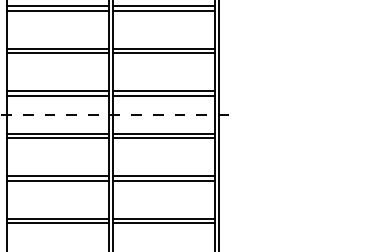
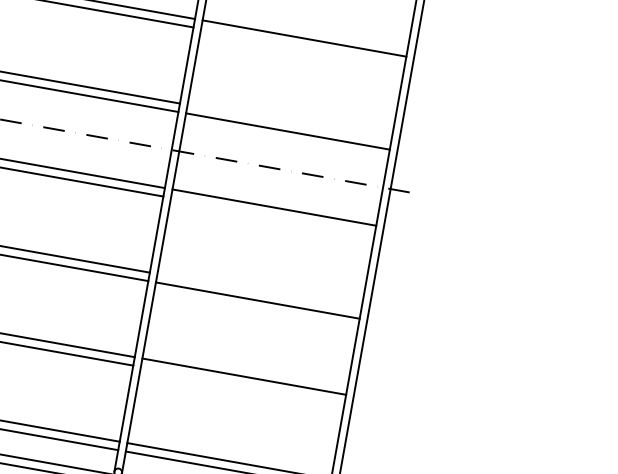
line: (164, 53) -> (303, 47), removed
line: (164, 91) -> (290, 123), removed
line: (164, 138) -> (273, 216), removed
line: (164, 176) -> (259, 292), removed
line: (164, 223) -> (243, 385), removed

